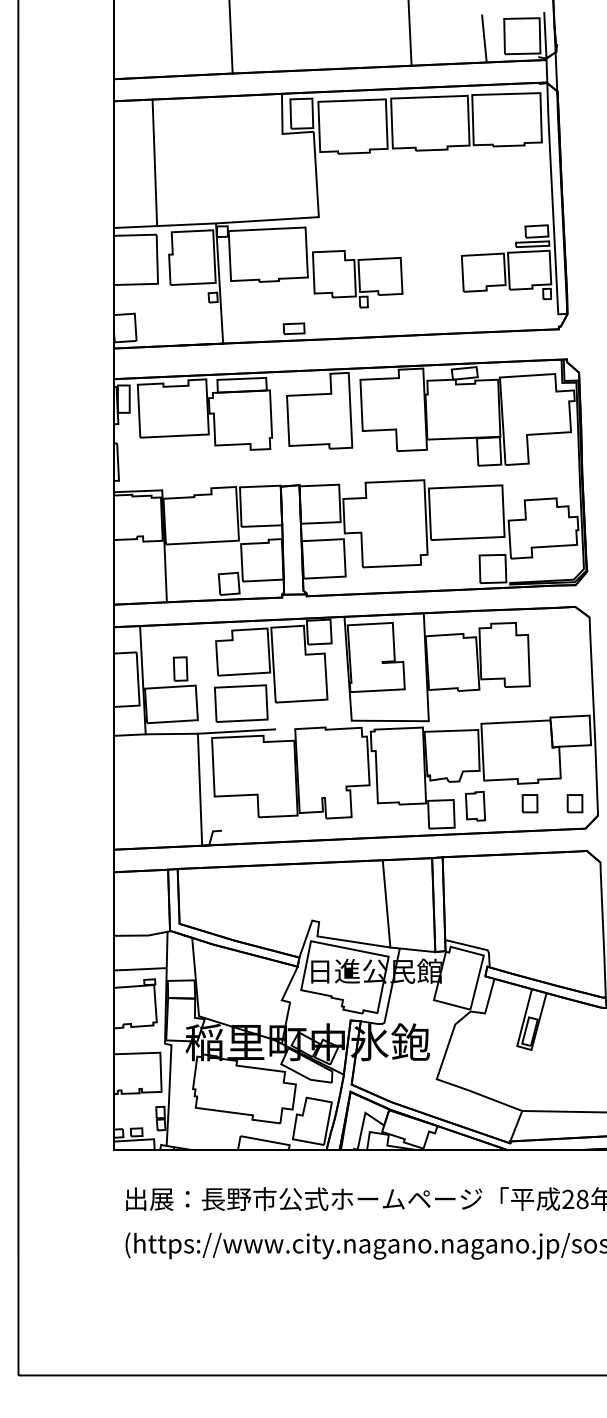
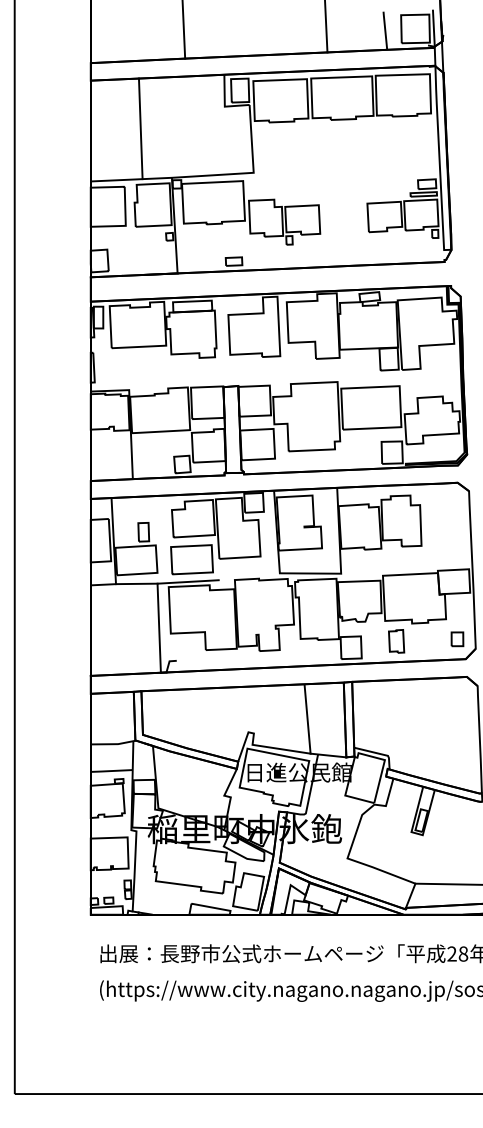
line: (154, 162) -> (140, 128), moved
part: (529, 803) -> (421, 639), removed
part: (475, 806) -> (396, 641), moved

